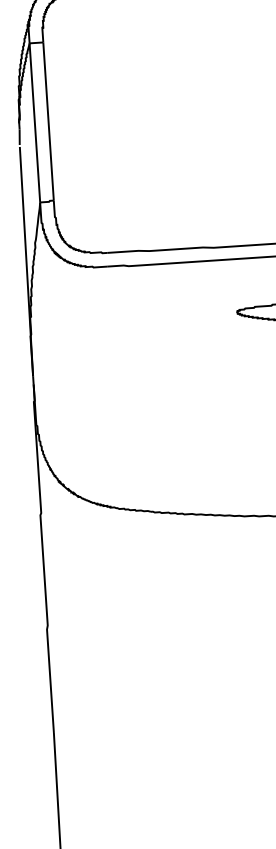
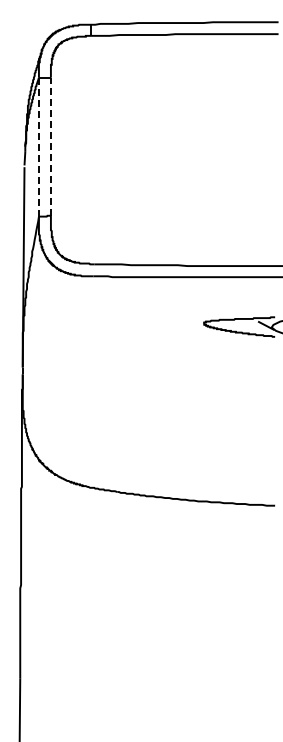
line: (48, 121) -> (50, 146), solid -> dashed
line: (34, 123) -> (38, 147), solid -> dashed

